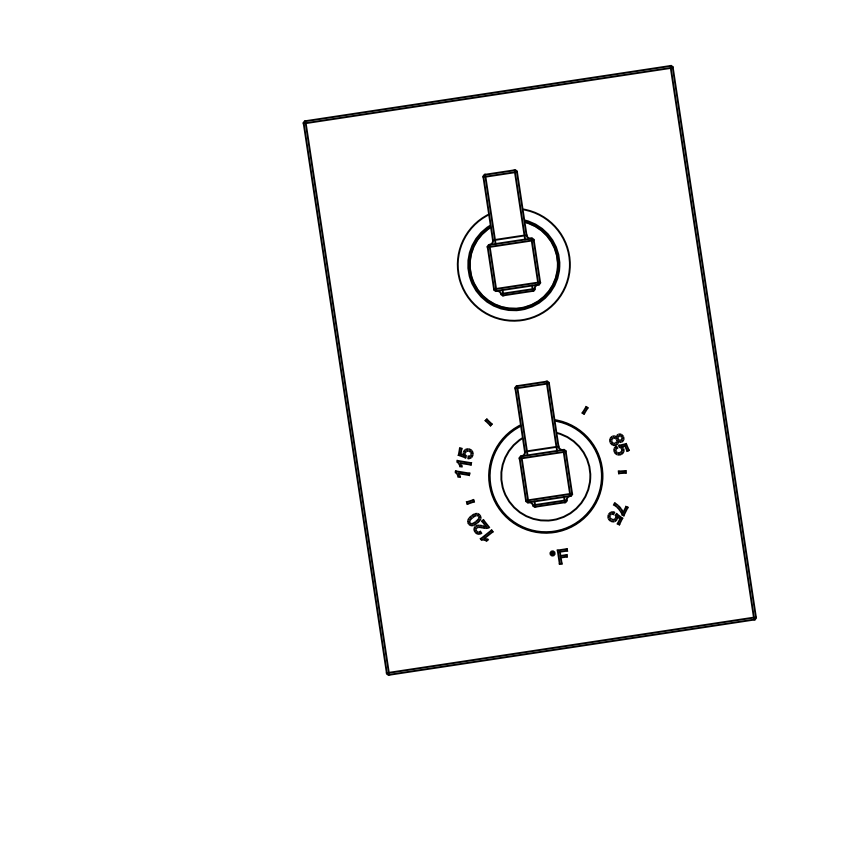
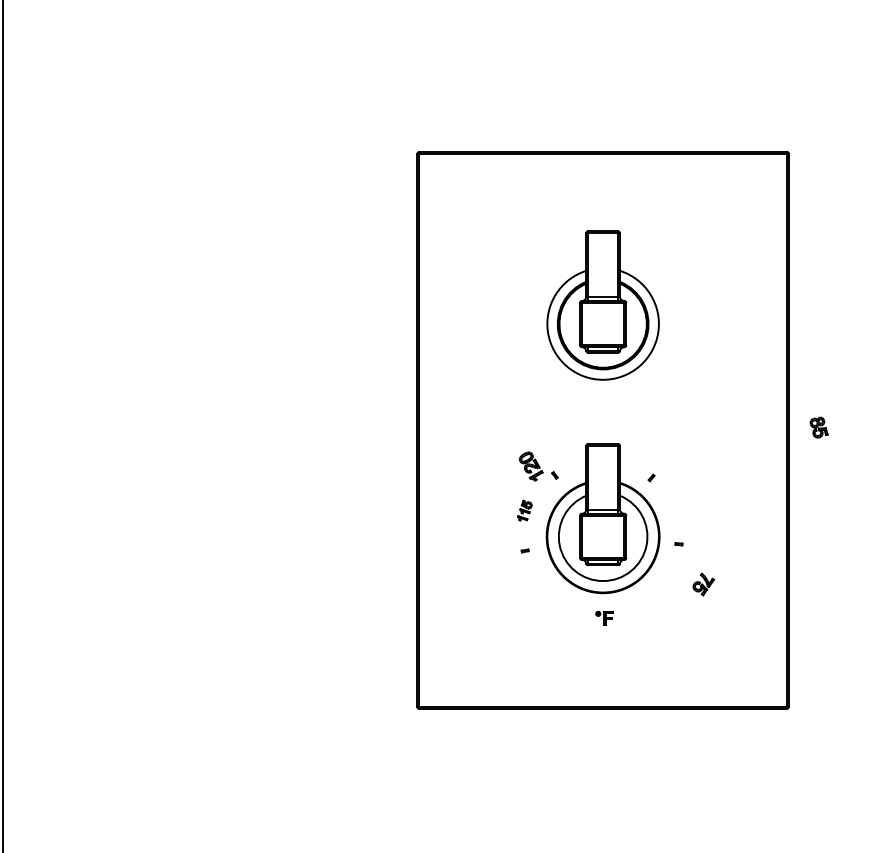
part: (618, 444) -> (818, 427), moved
part: (463, 461) -> (524, 510), size x0.7
part: (617, 513) -> (703, 584), moved
part: (480, 527) -> (531, 466), moved

